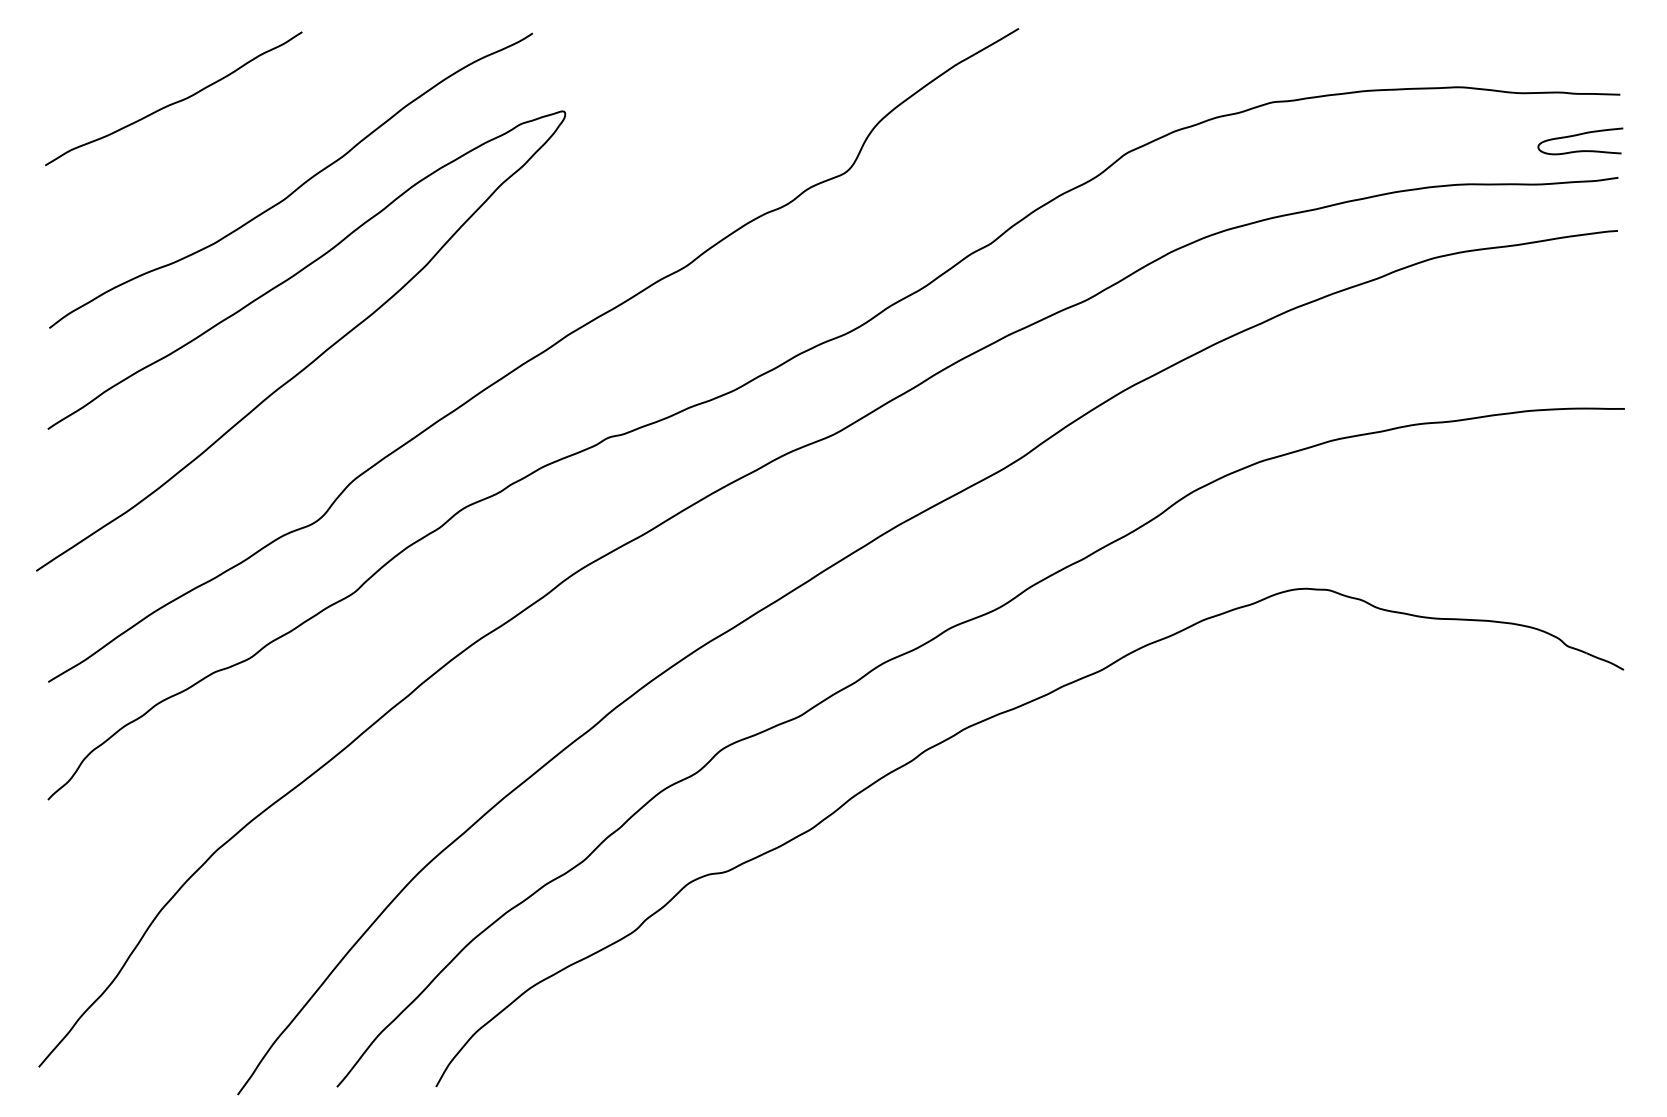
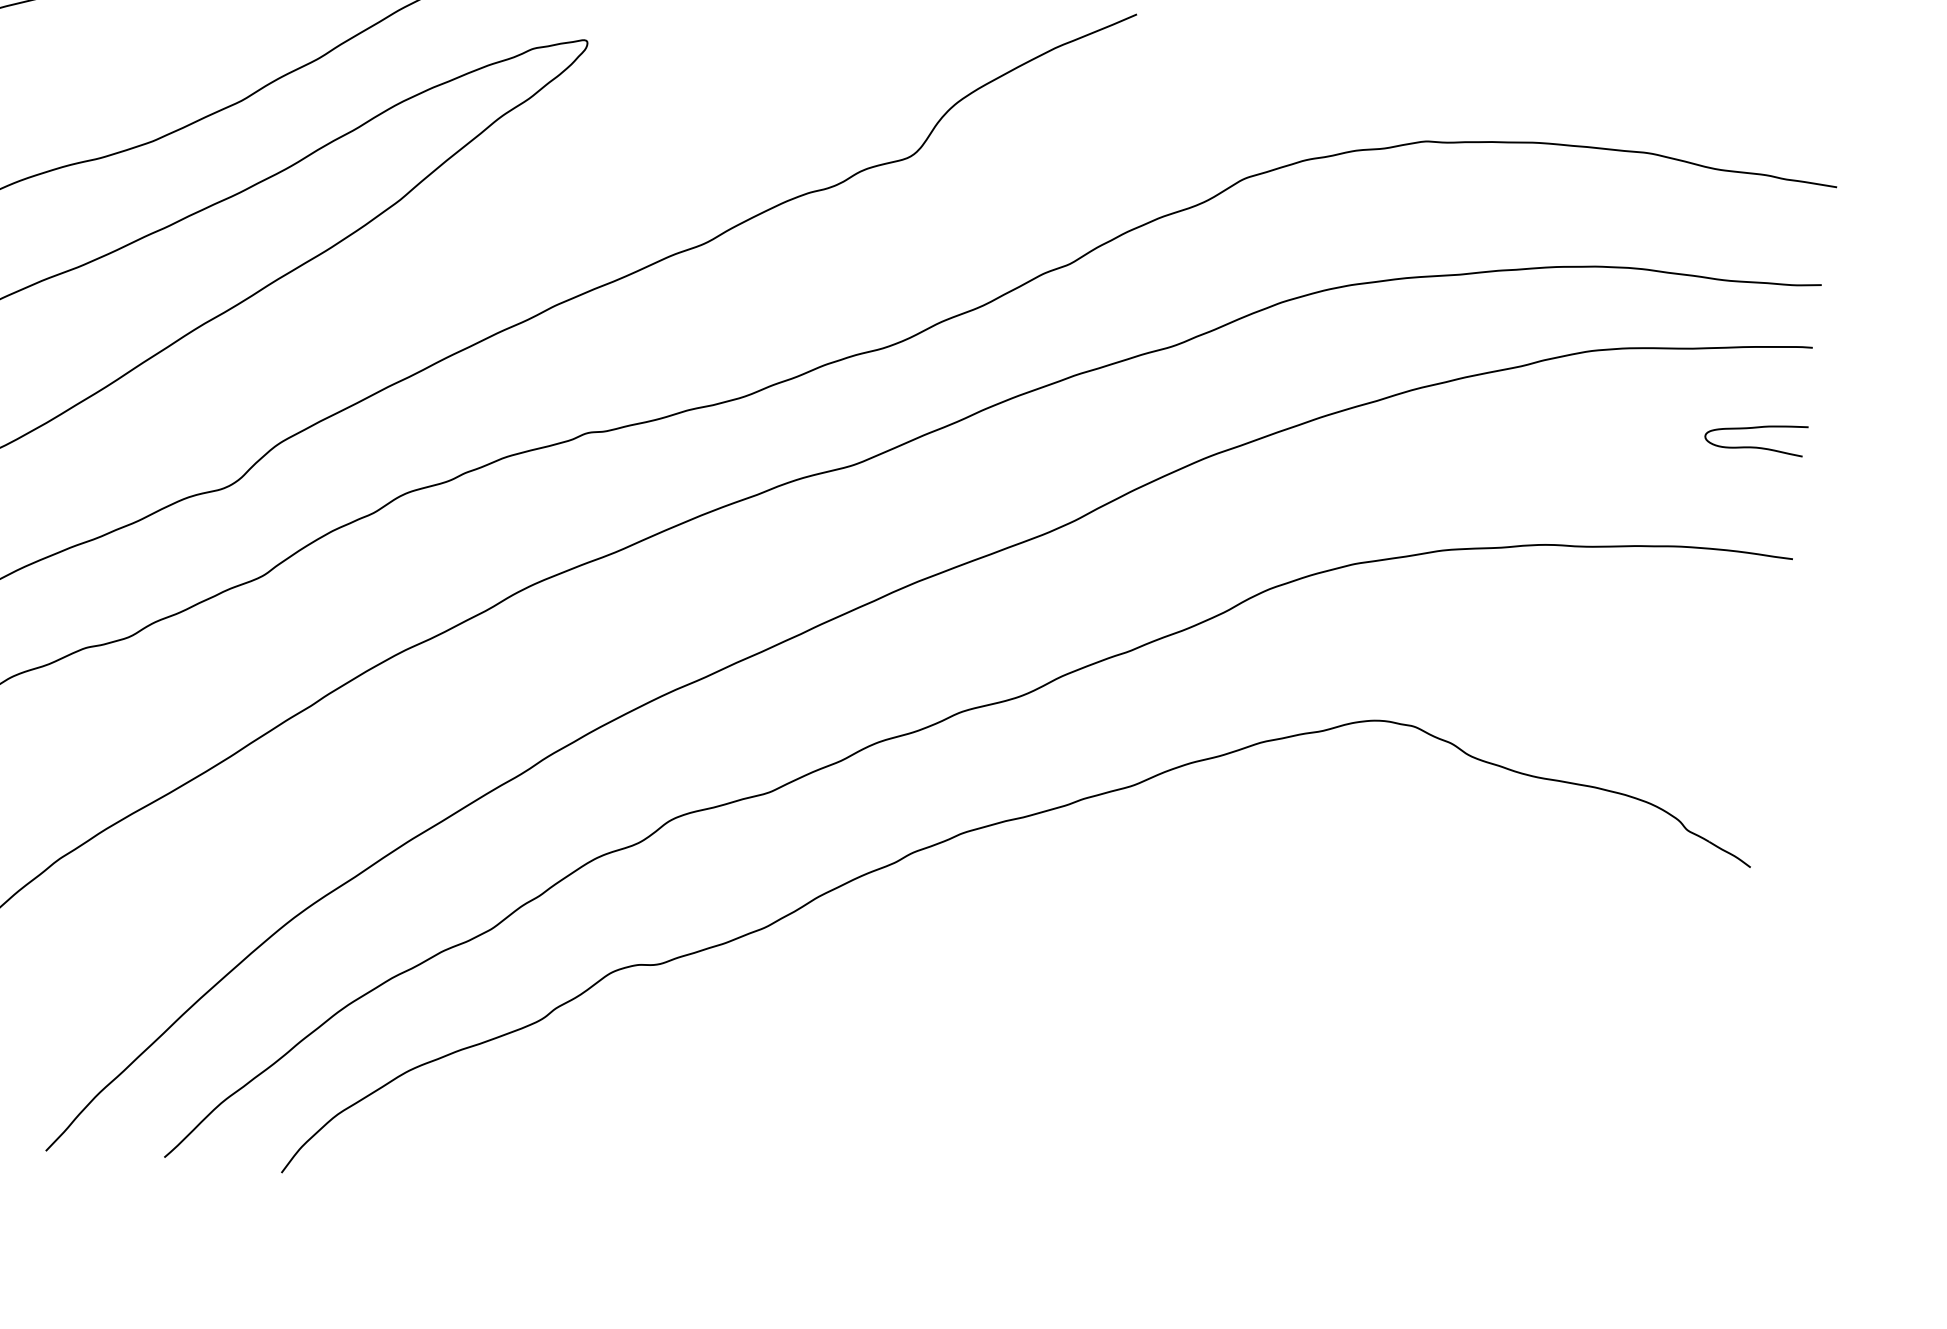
curve: (1580, 135) -> (1756, 428), moved

